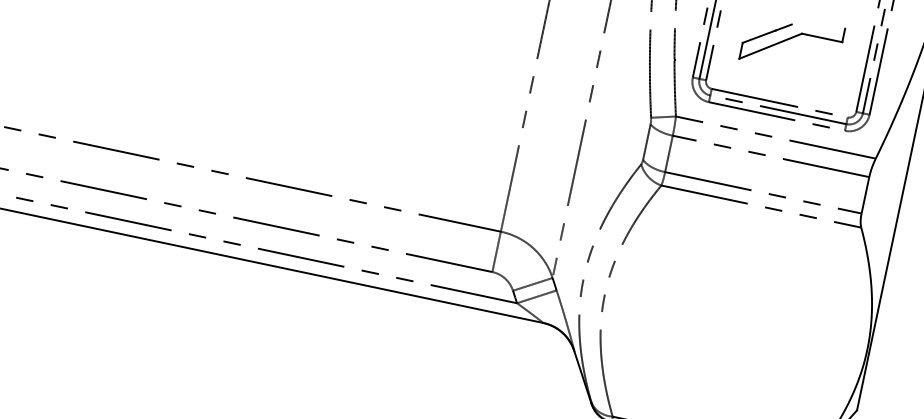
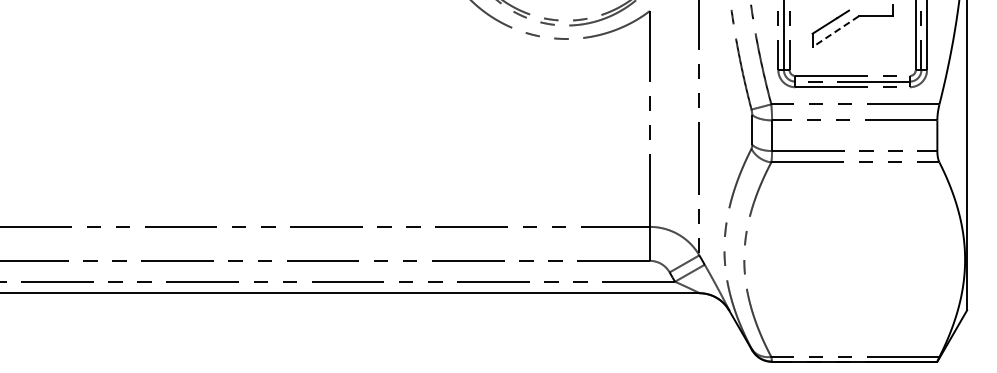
line: (770, 45) -> (835, 31), solid -> dashed

